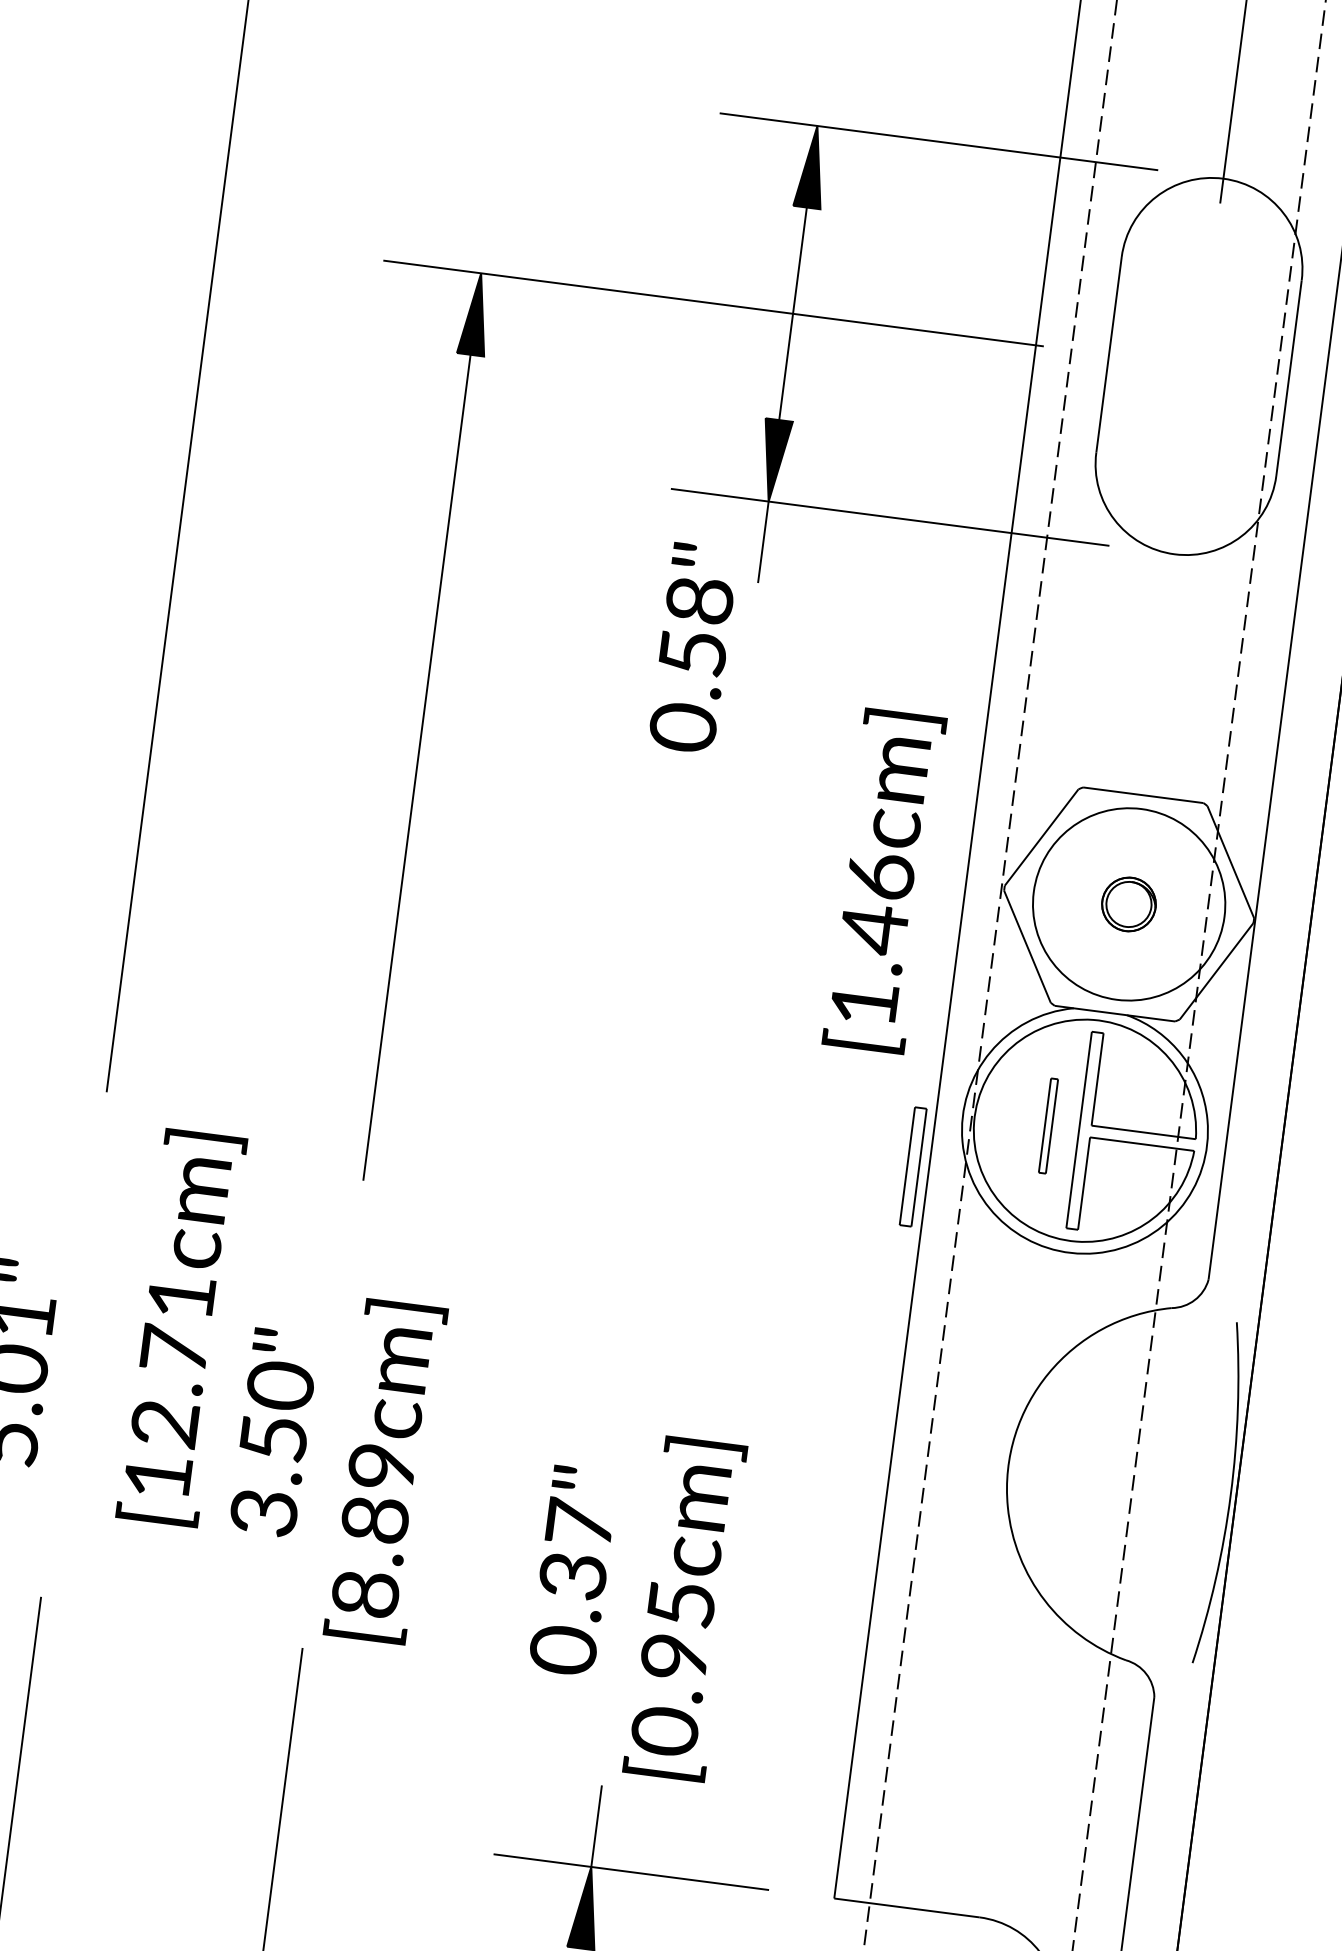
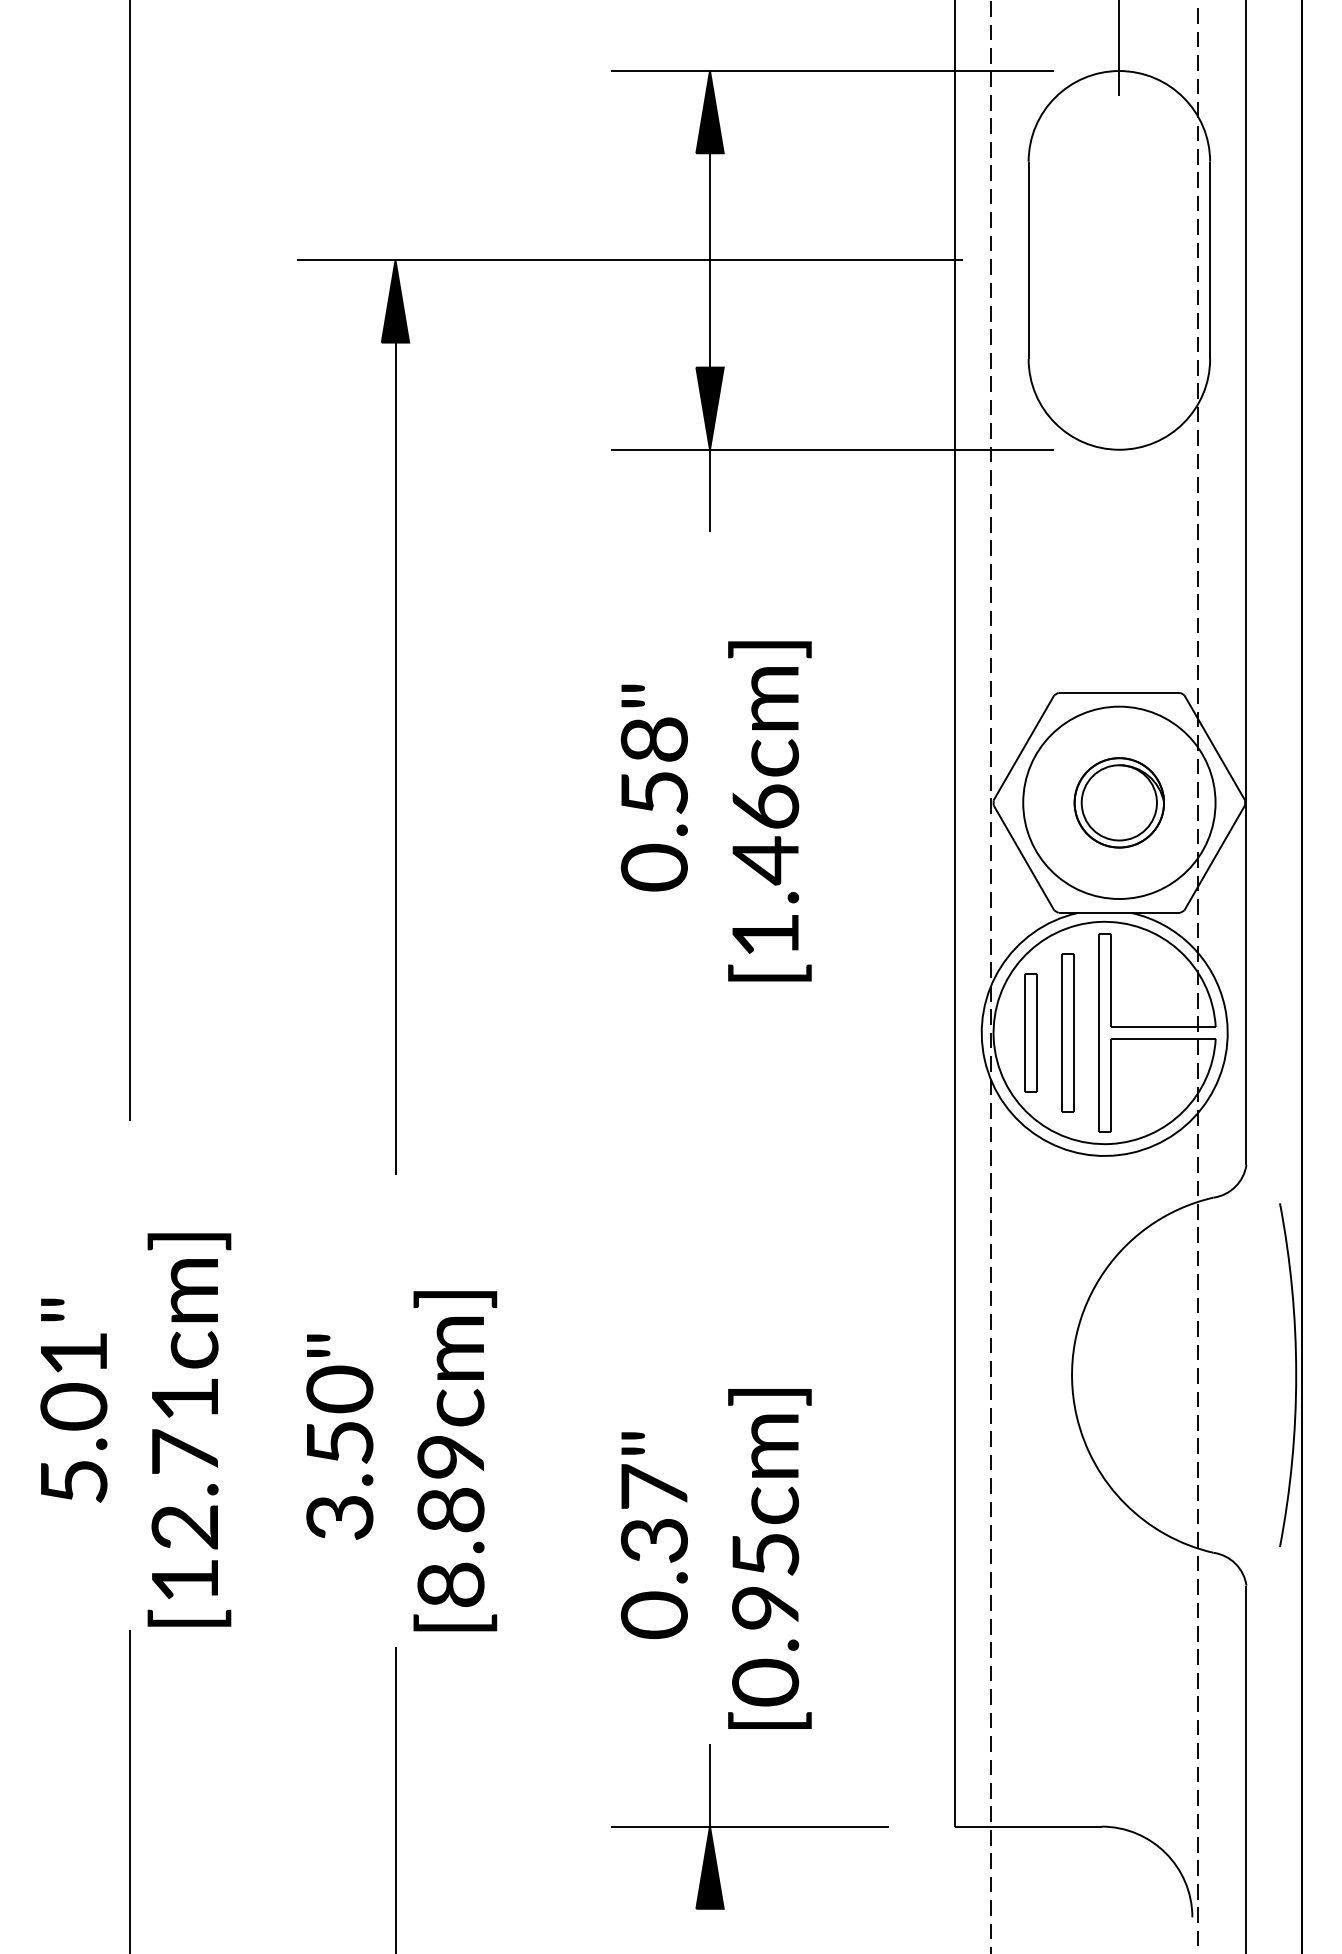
text: (692, 647) -> (653, 787), moved
text: (884, 881) -> (769, 811), moved
part: (1128, 903) -> (1118, 802), size x1.67
part: (1048, 1125) -> (1067, 1032), size x1.67
part: (912, 1166) -> (1030, 1032), moved
text: (181, 1327) -> (189, 1429), moved

